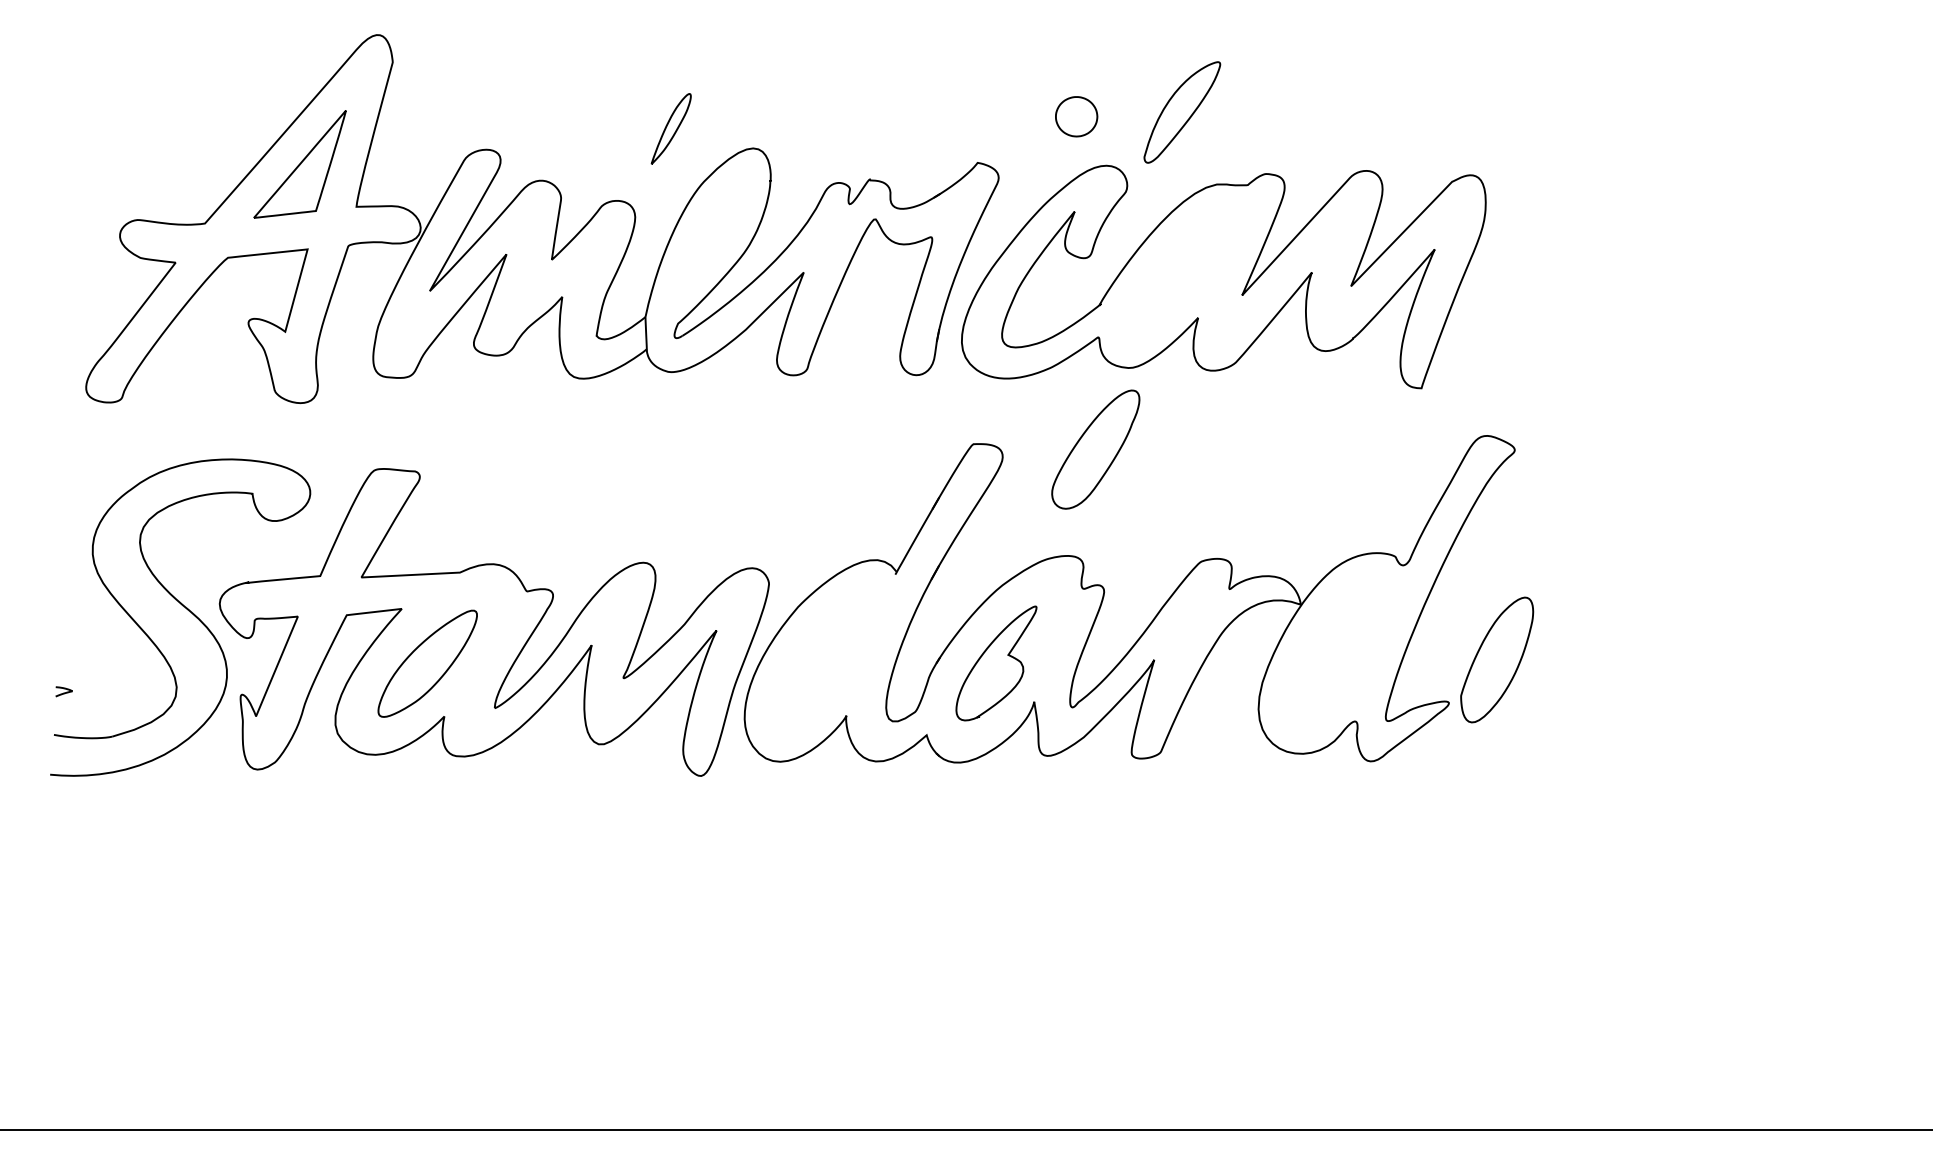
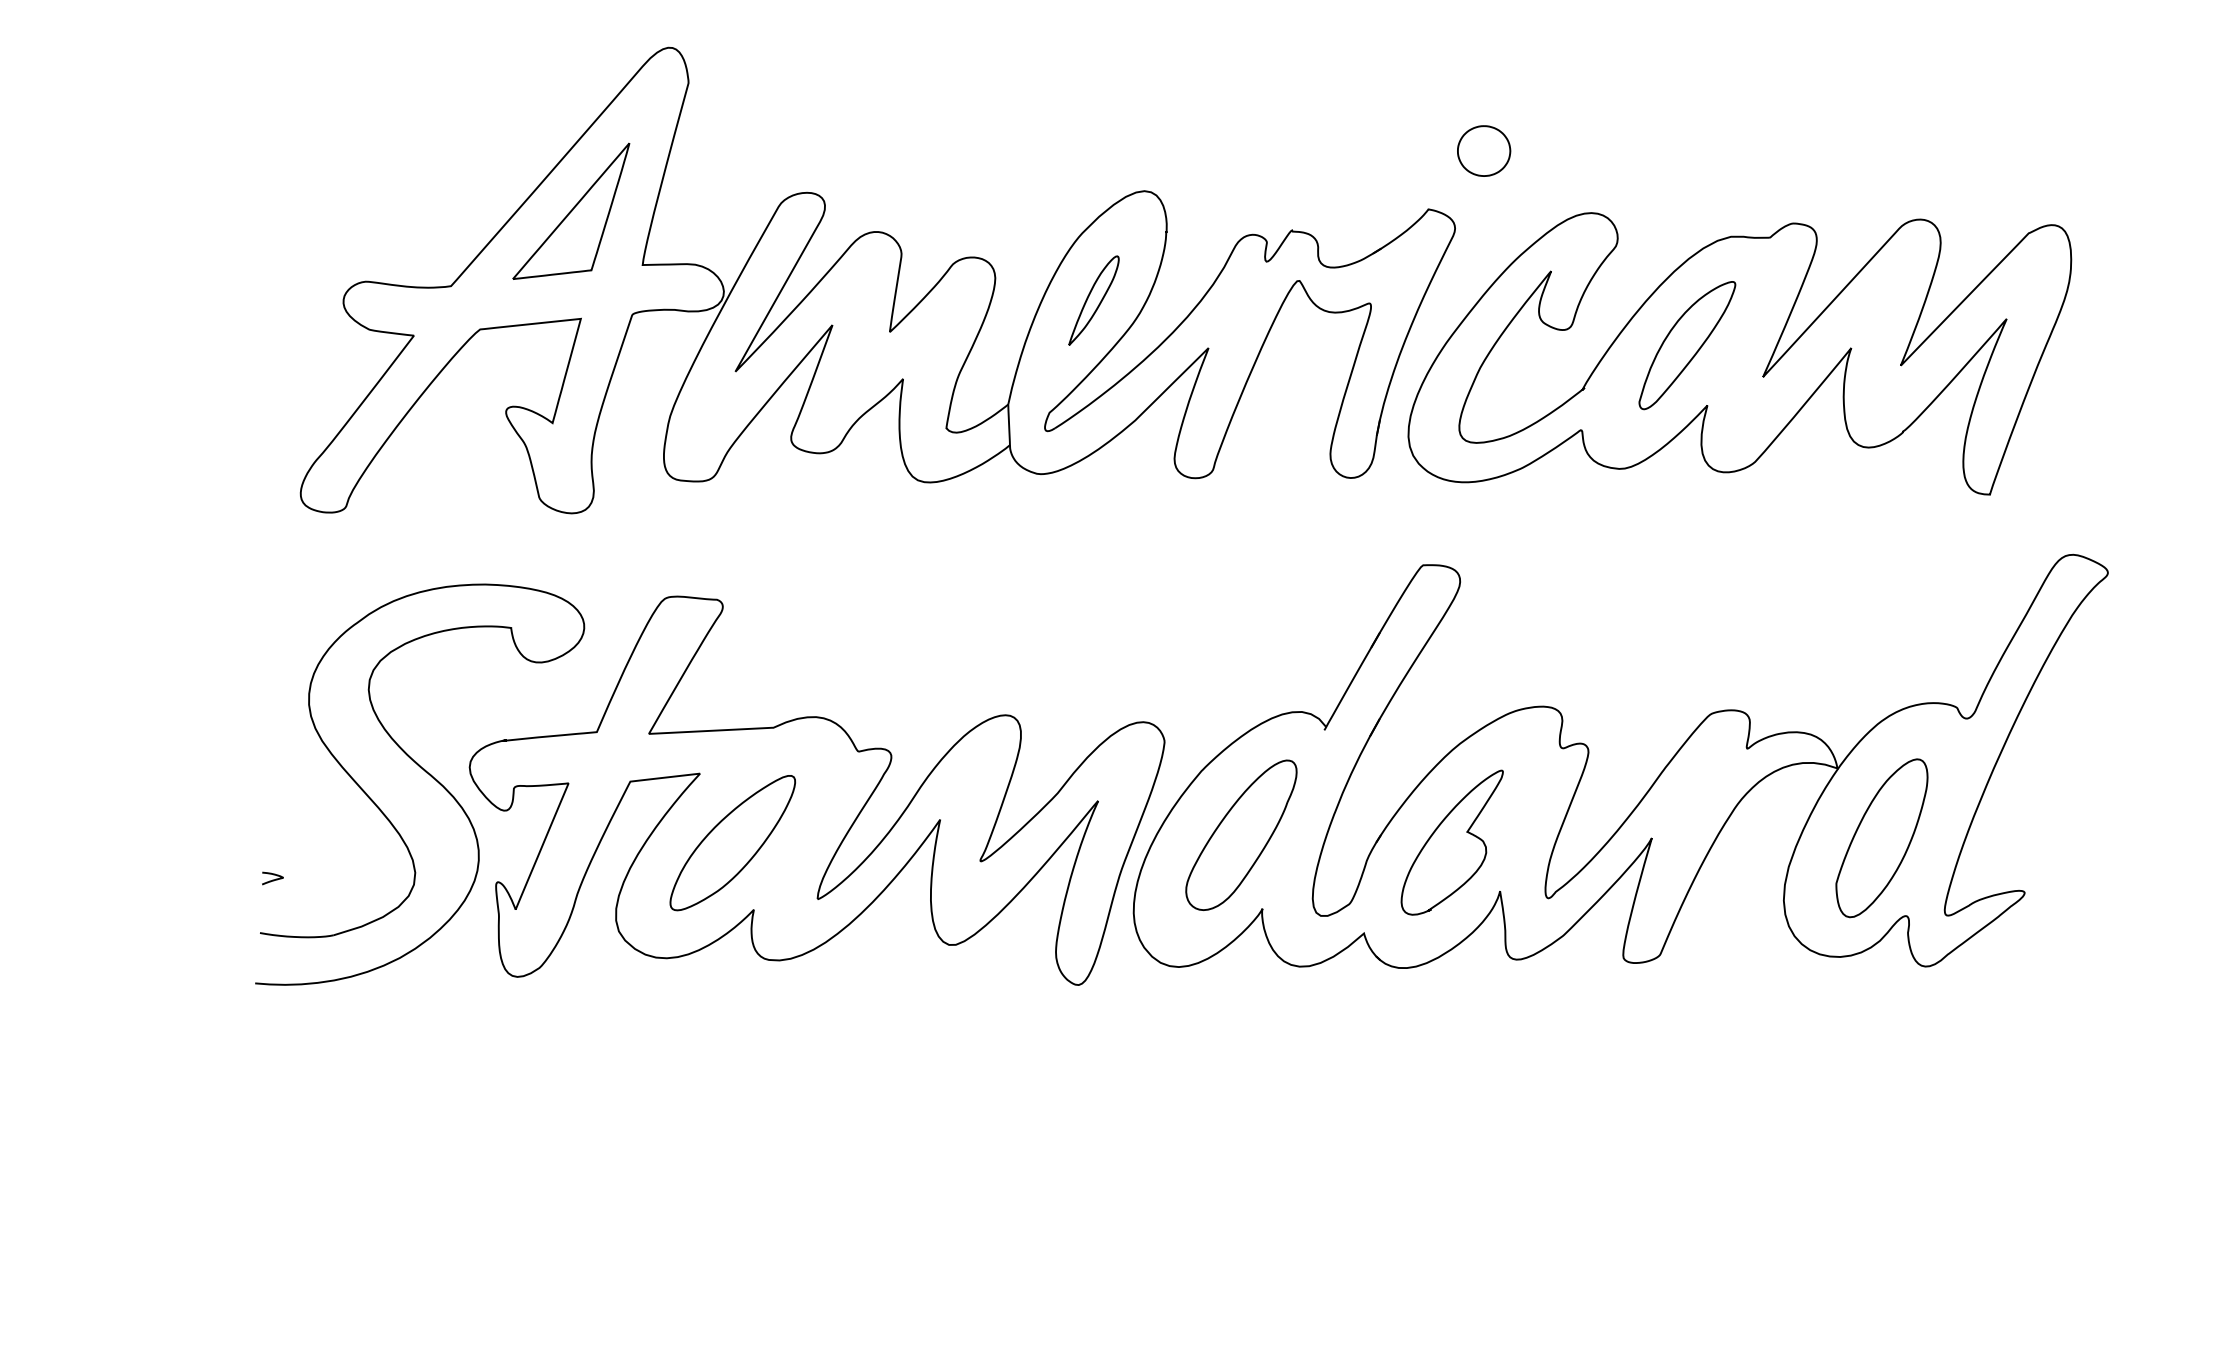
part: (1182, 112) -> (1687, 345), moved
part: (1076, 116) -> (1483, 150), moved
part: (670, 128) -> (1093, 300), moved
part: (1095, 449) -> (1241, 835), moved
part: (1497, 659) -> (1882, 837), moved

